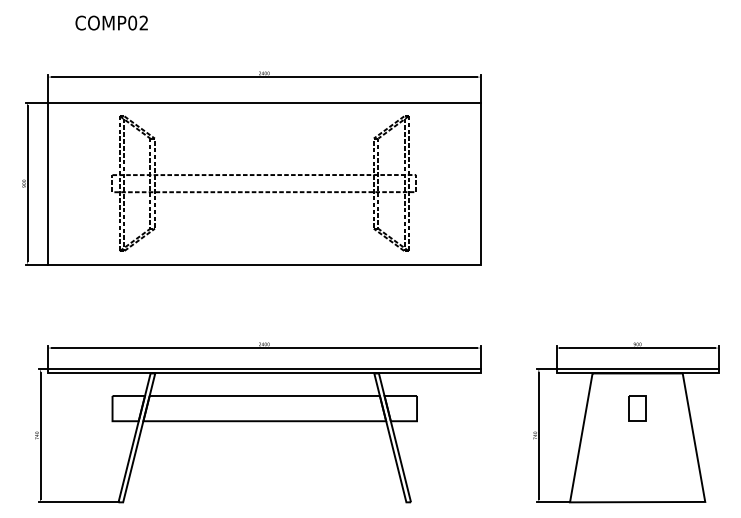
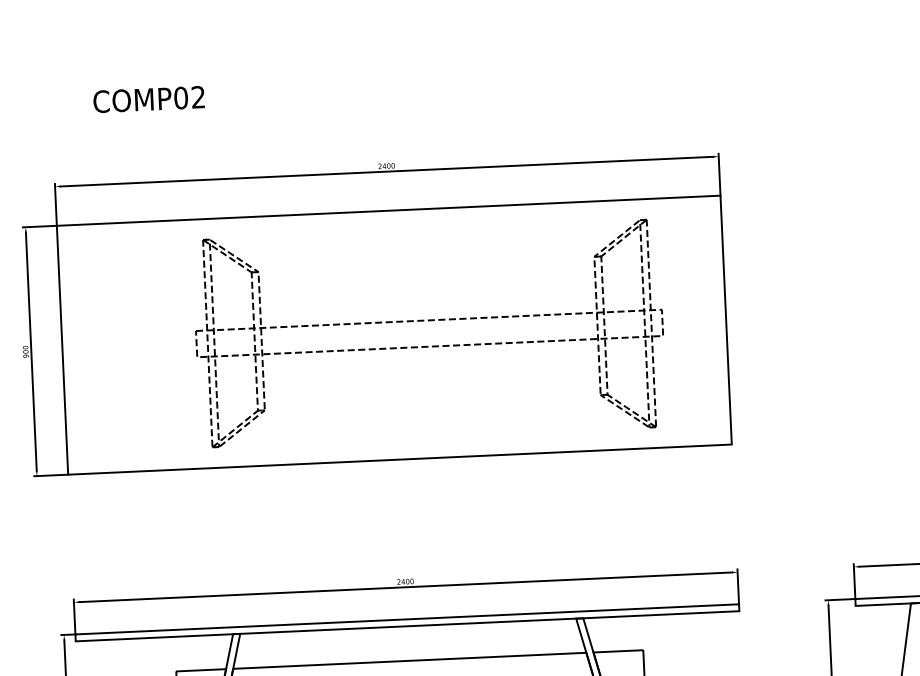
part: (263, 175) -> (427, 321), moved

